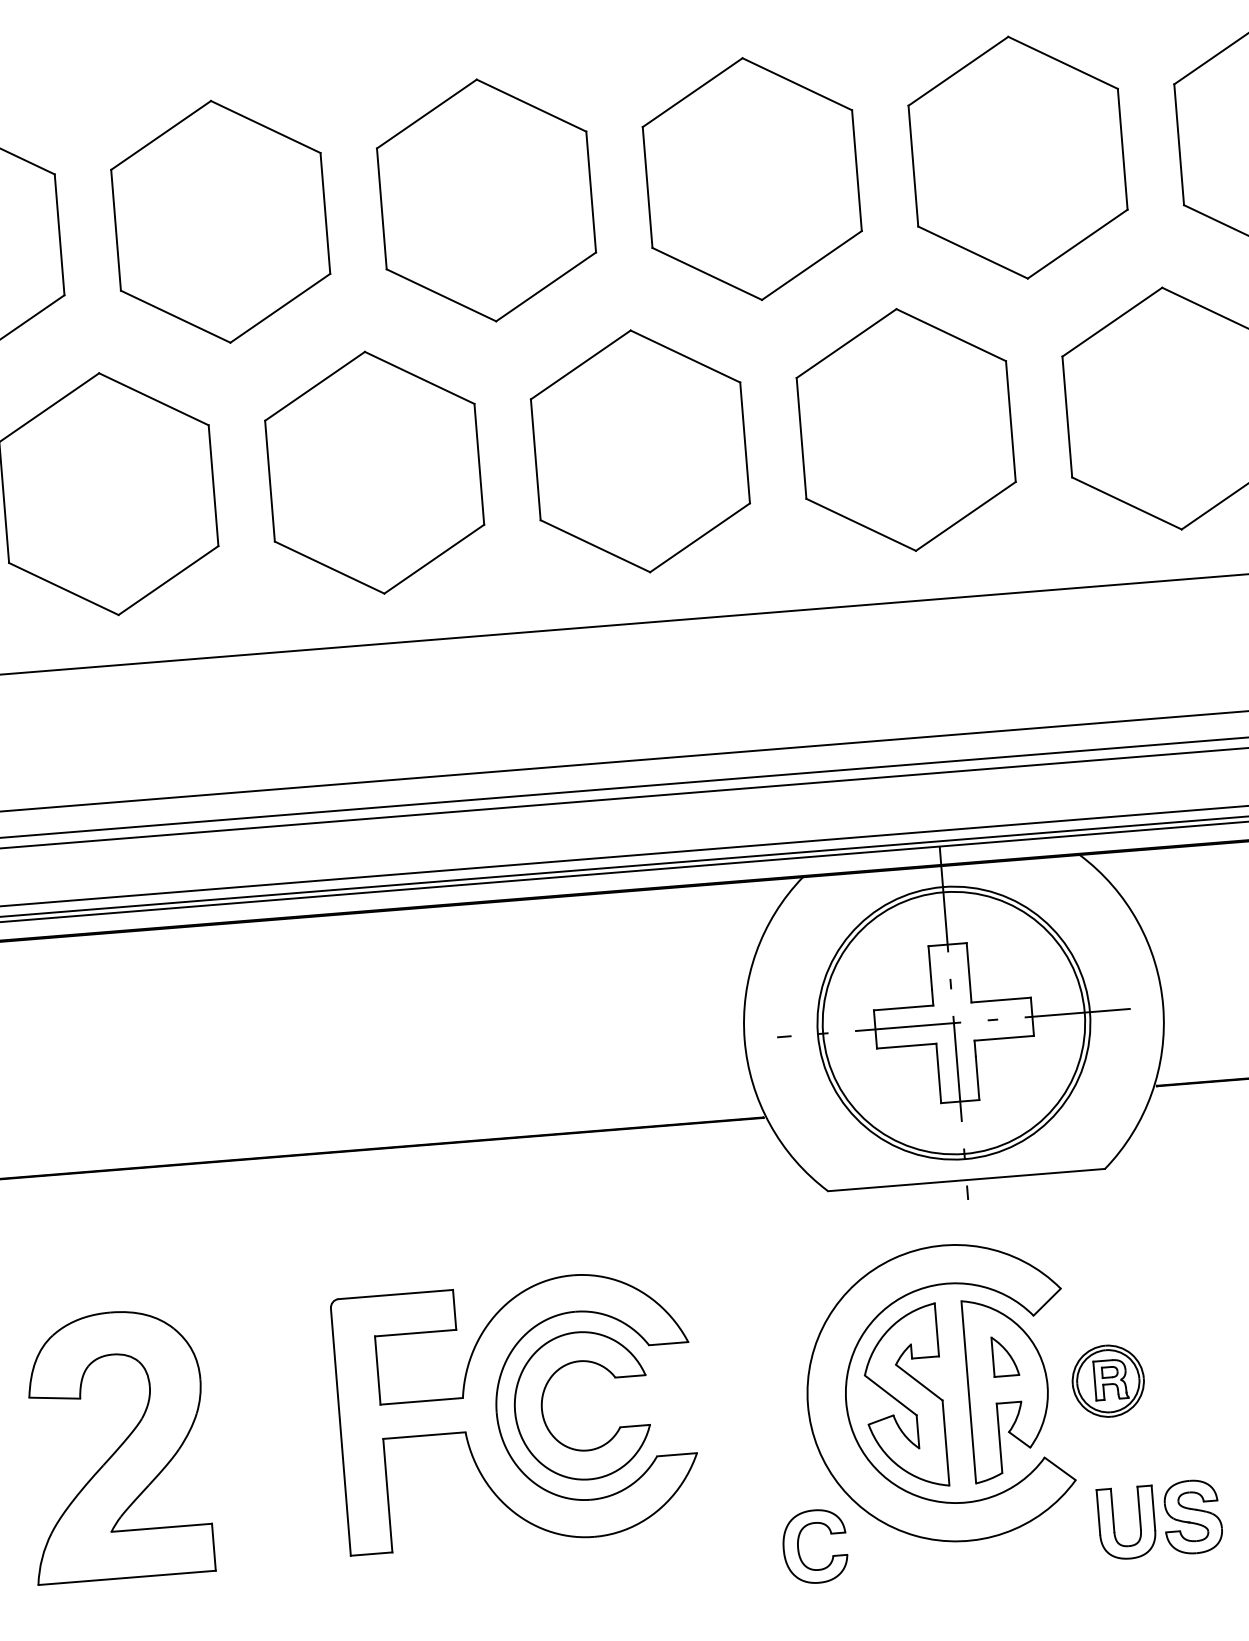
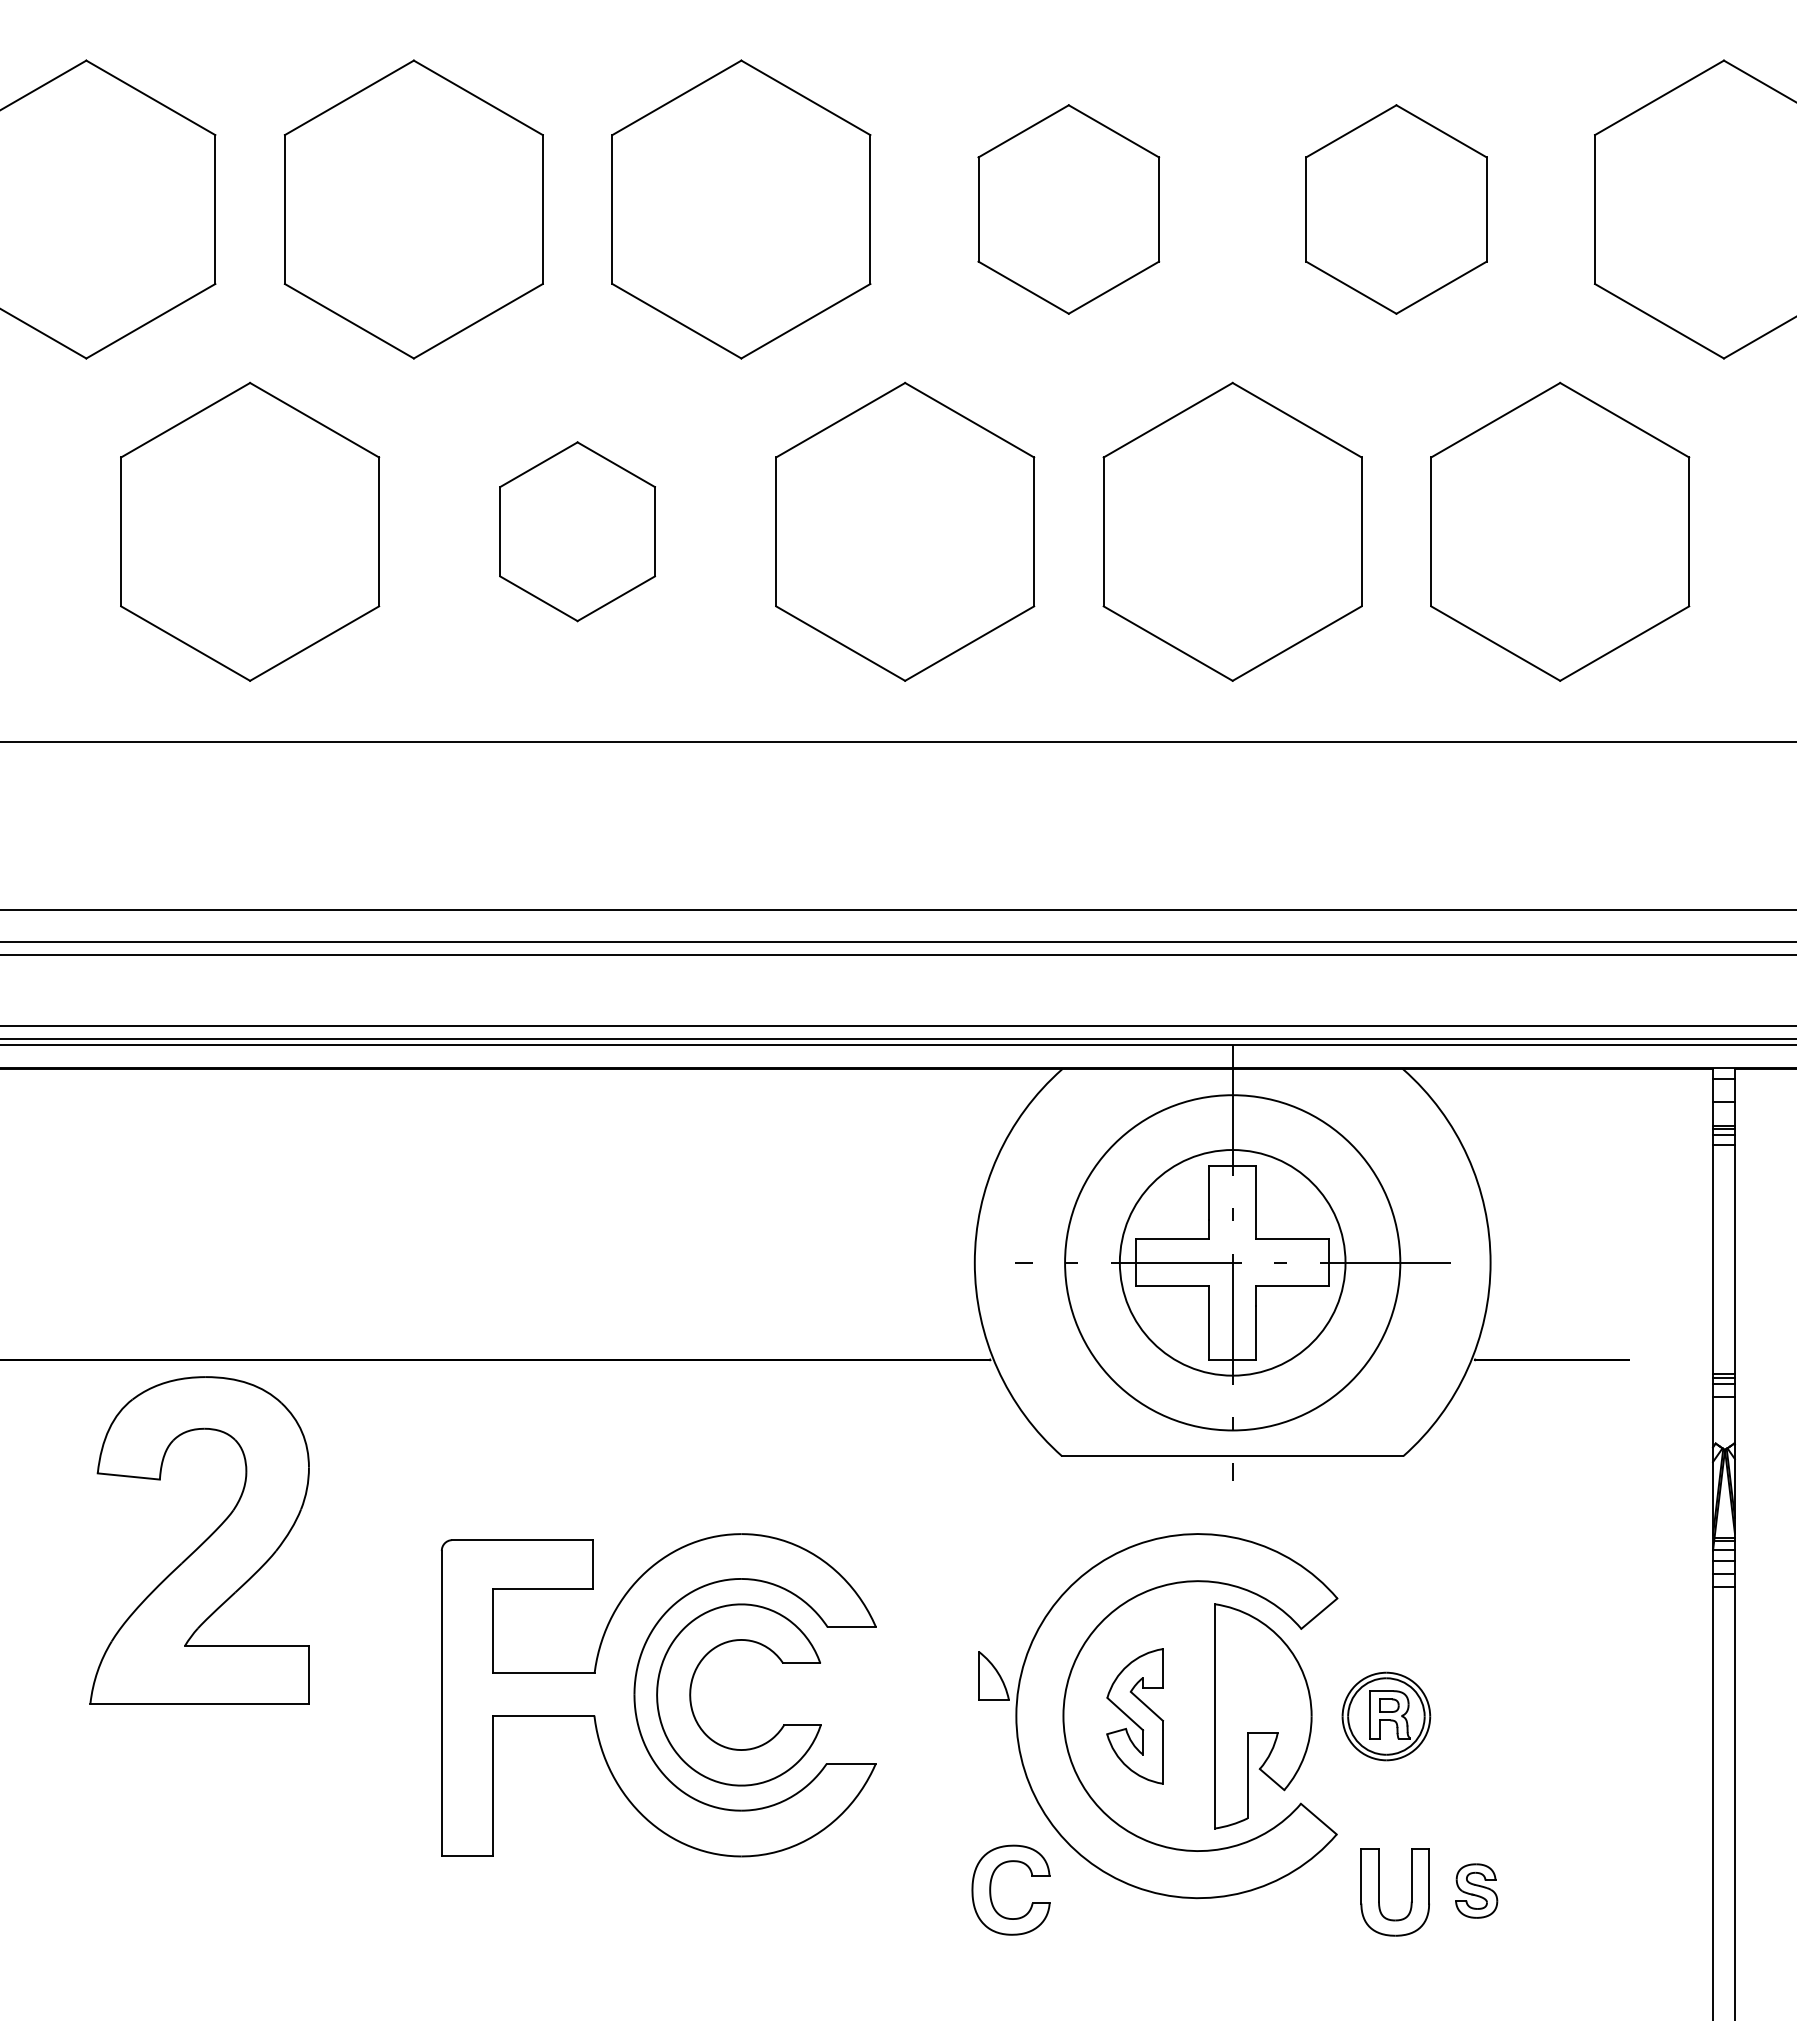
part: (1018, 157) -> (1396, 209), size x0.7
part: (751, 179) -> (1068, 209), size x0.7
part: (374, 472) -> (577, 531), size x0.6
circle: (953, 1022) -> (1232, 1262), size x0.7
part: (1005, 1356) -> (993, 1675), moved
part: (903, 1397) -> (1134, 1716), size x0.6
part: (116, 1445) -> (199, 1540), moved
part: (1192, 1516) -> (1476, 1890), size x0.6

